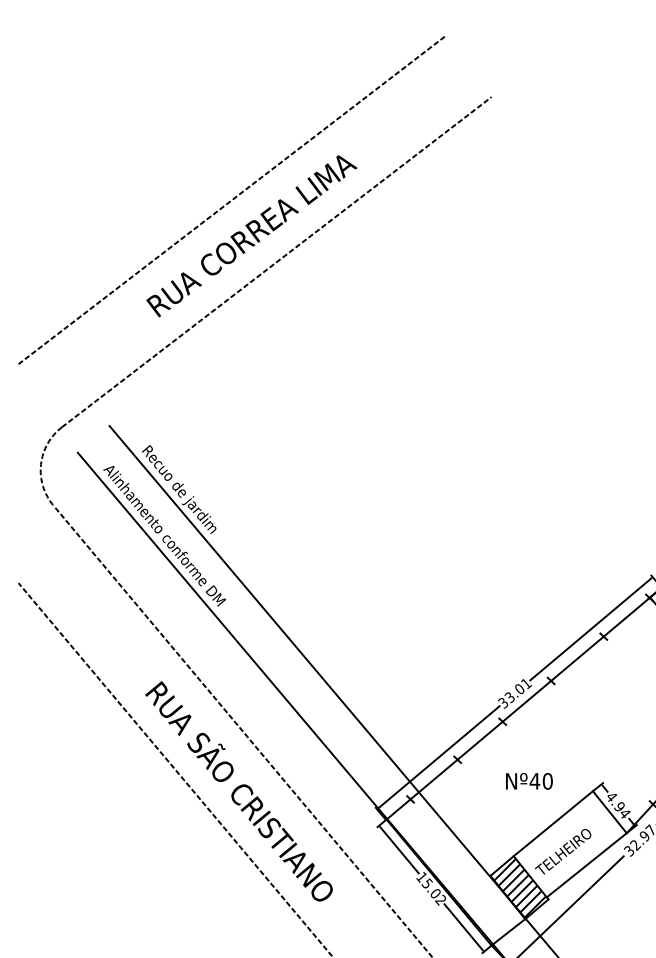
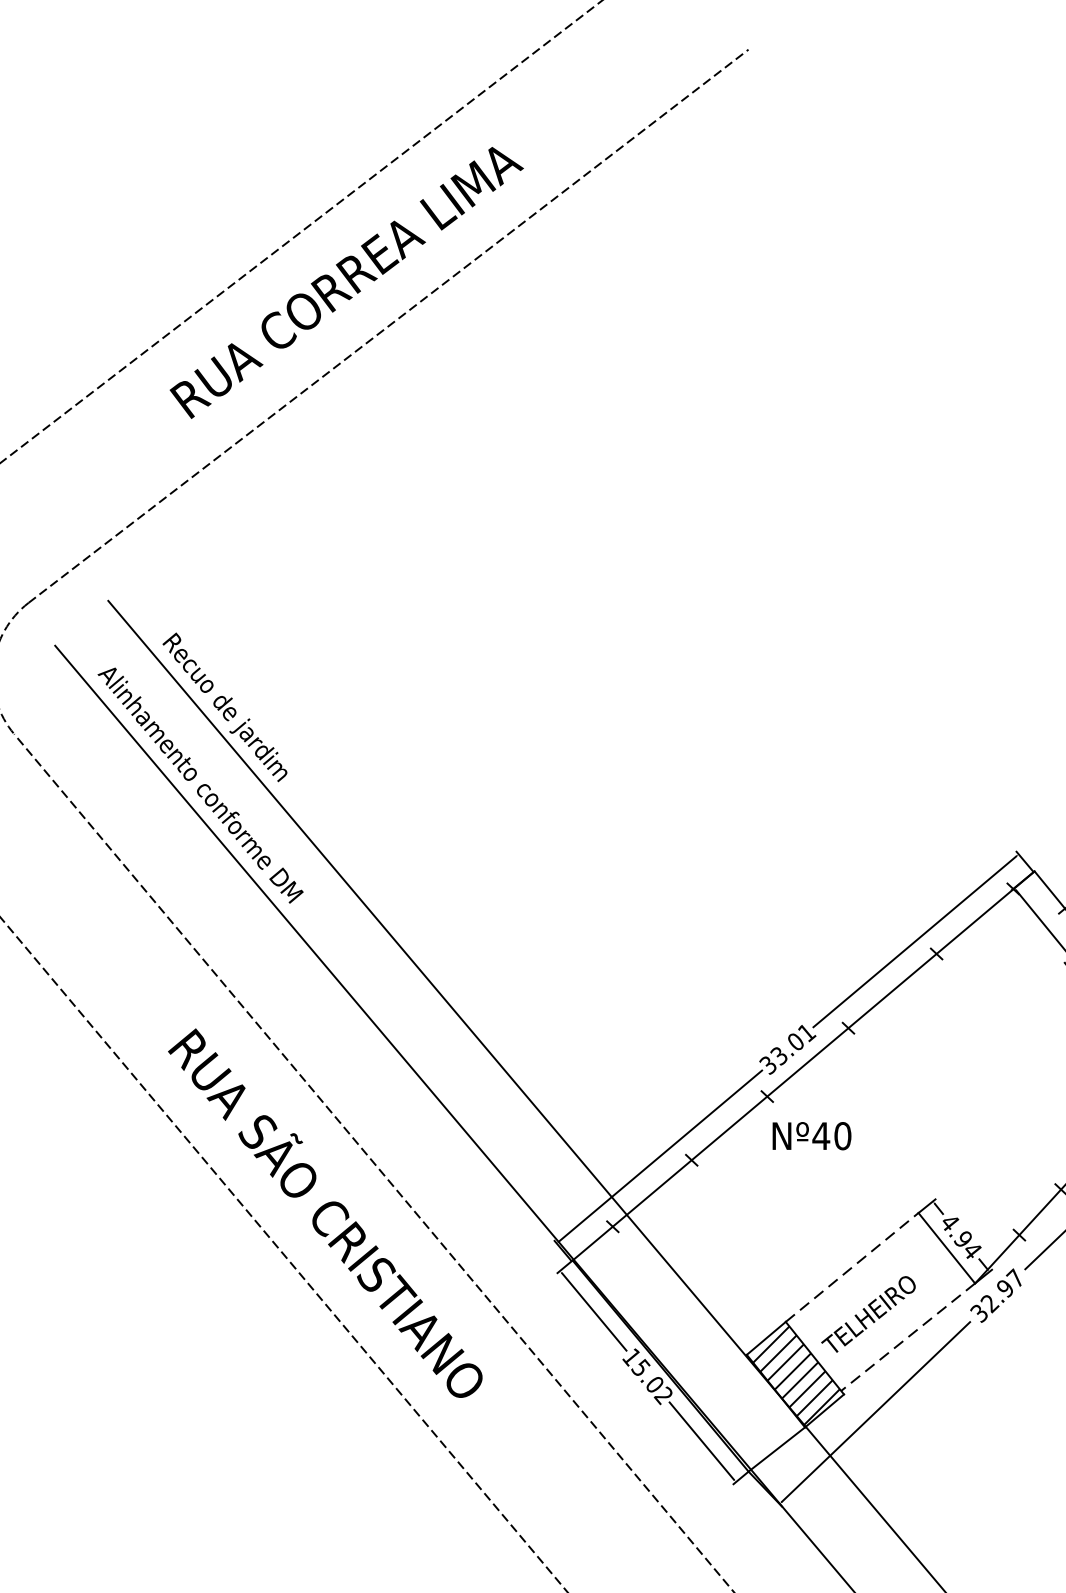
text: (529, 781) -> (812, 1136), moved
line: (553, 823) -> (852, 1267), solid -> dashed
line: (586, 865) -> (907, 1337), solid -> dashed

